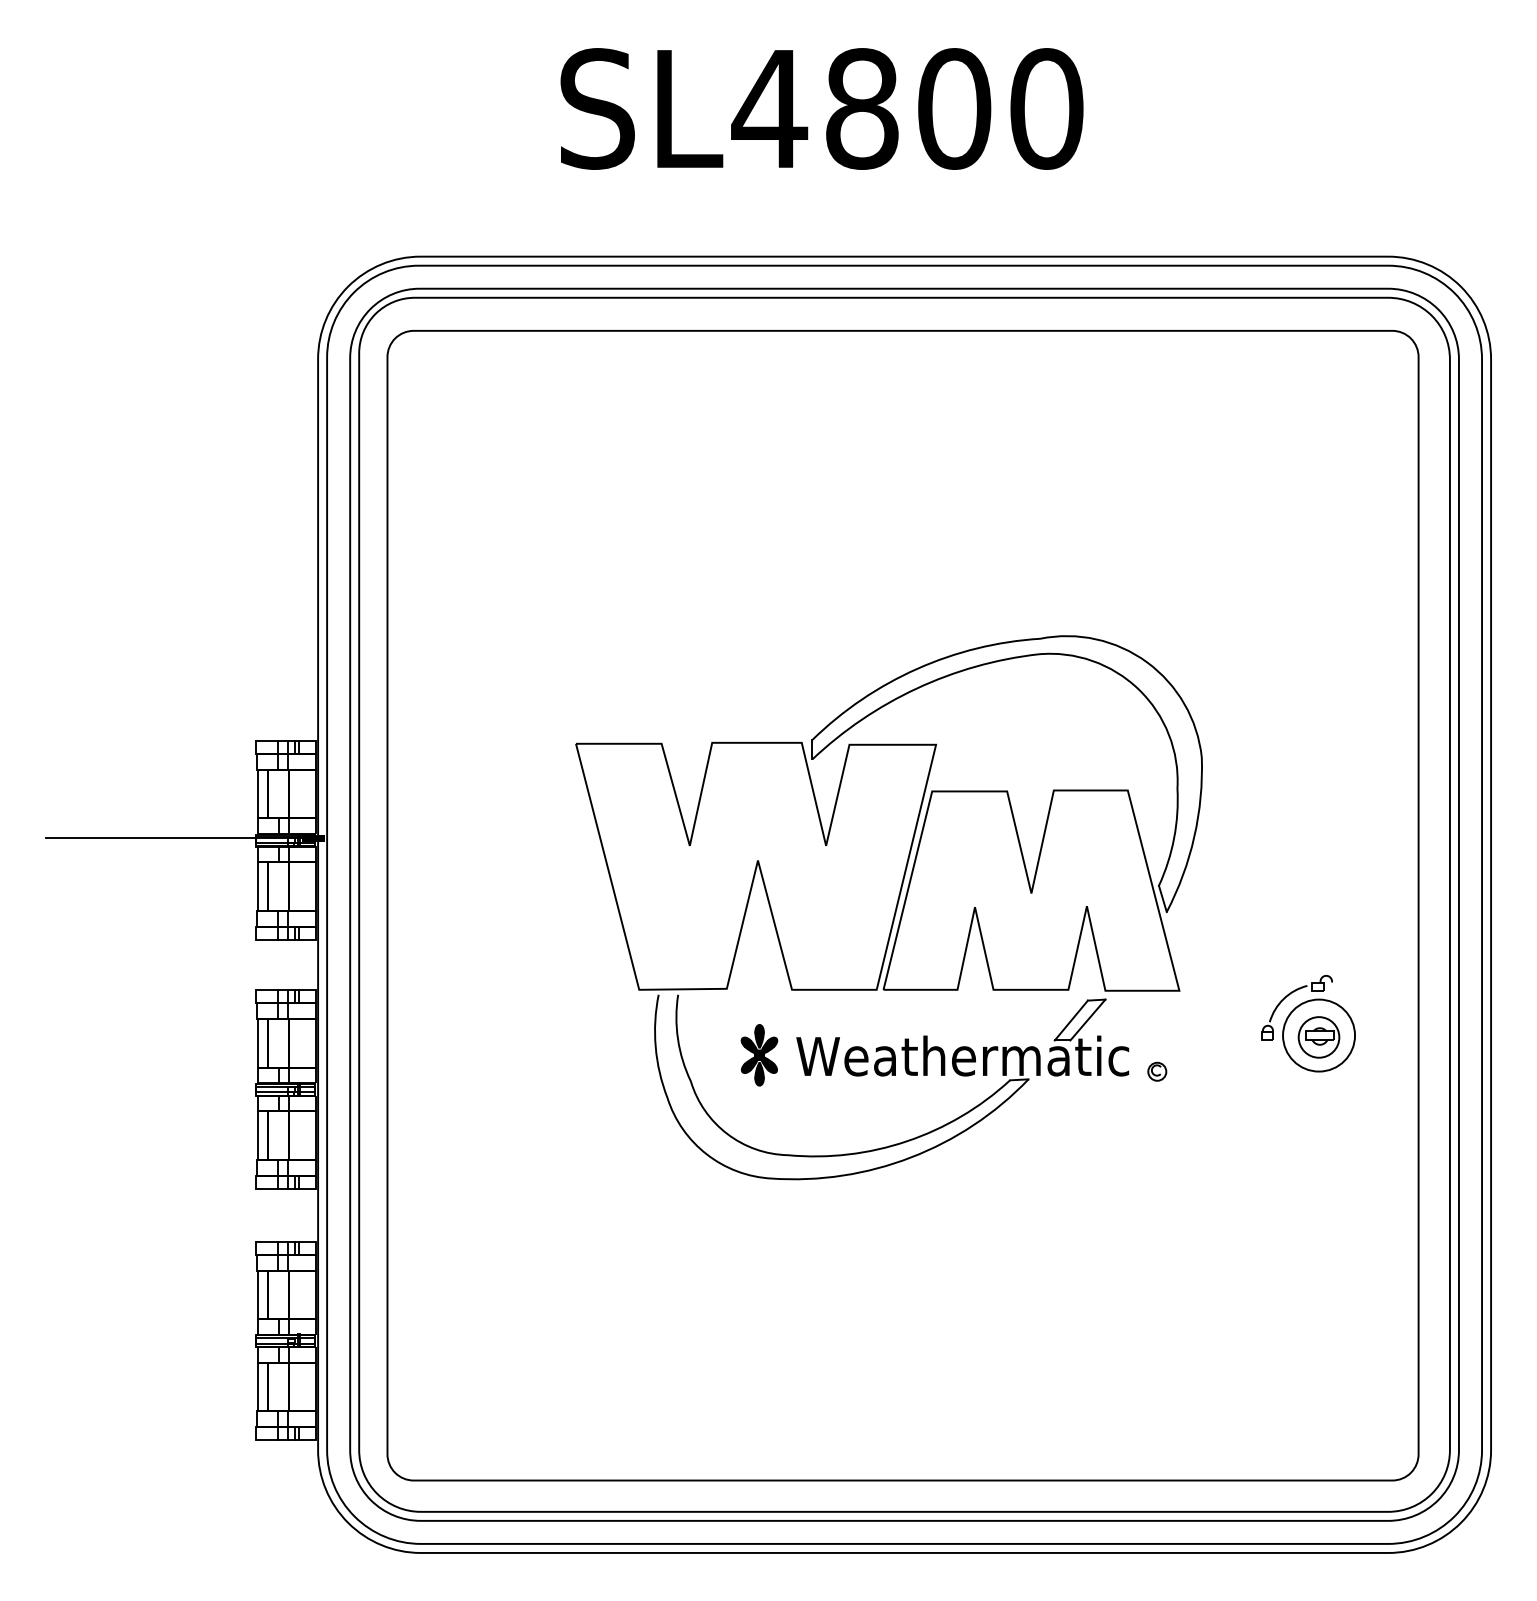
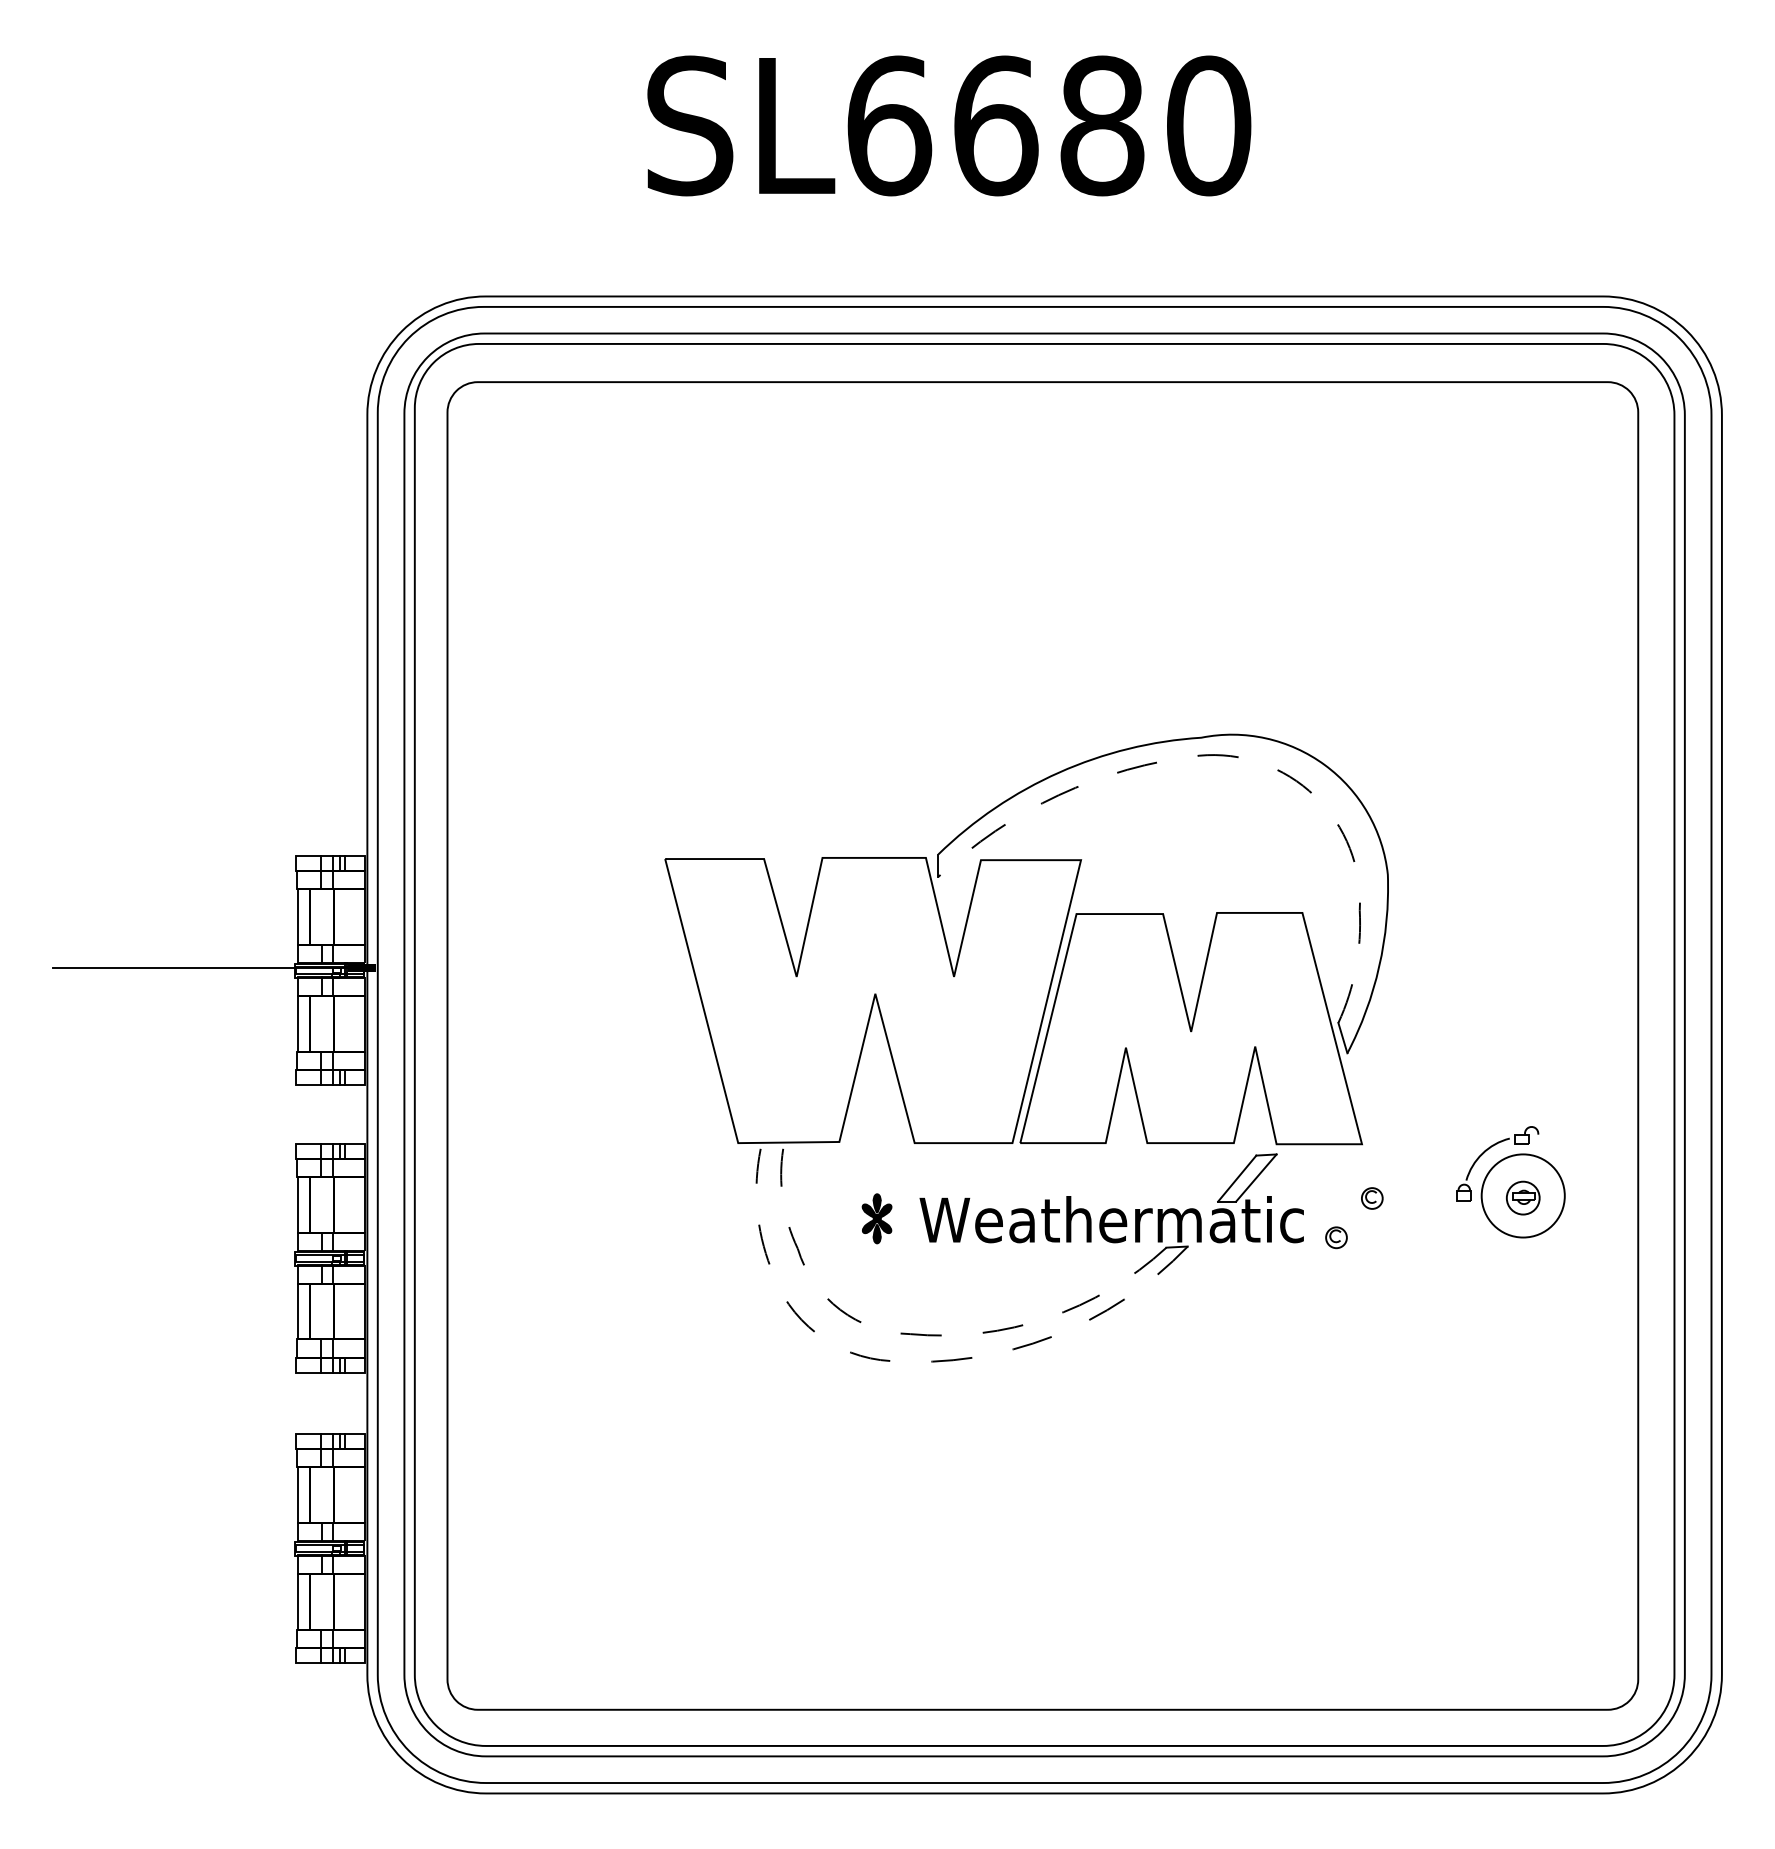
text: (861, 108) -> (994, 125), SL4800 -> SL6680
line: (1074, 656) -> (1240, 758), solid -> dashed
part: (1188, 1037) -> (1372, 1198), added
part: (1318, 1037) -> (1522, 1198), size x0.7
part: (759, 1055) -> (877, 1218), size x0.7
line: (788, 1155) -> (910, 1334), solid -> dashed
line: (782, 1179) -> (903, 1362), solid -> dashed

